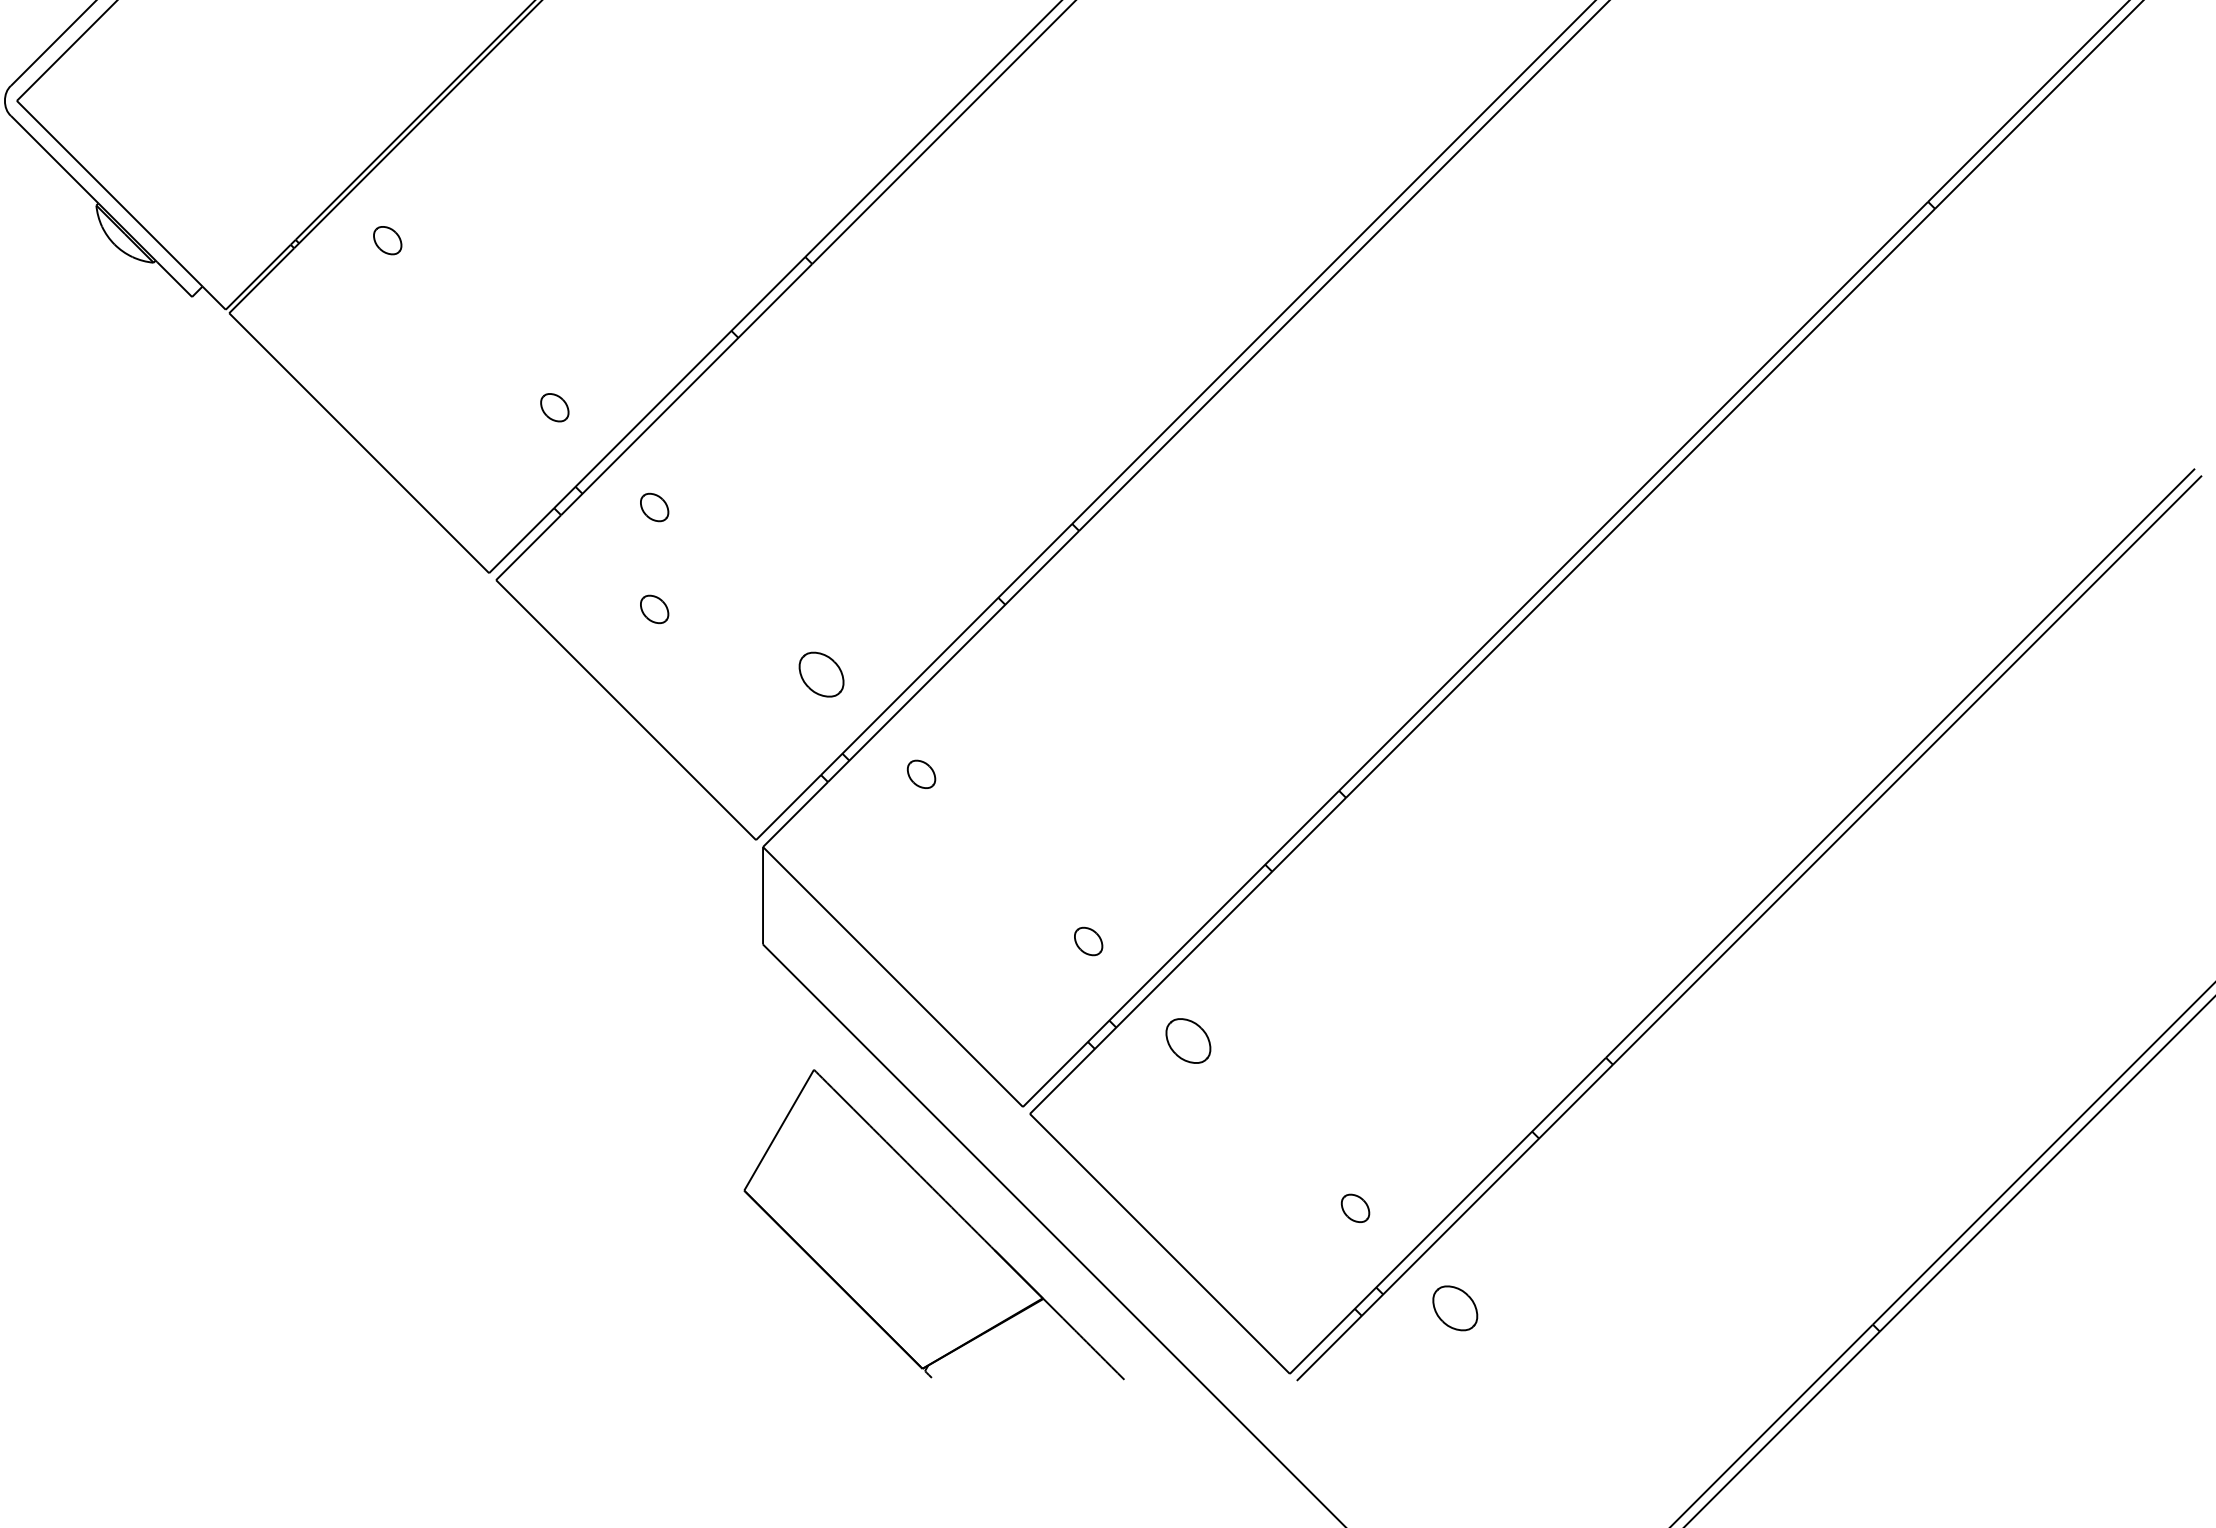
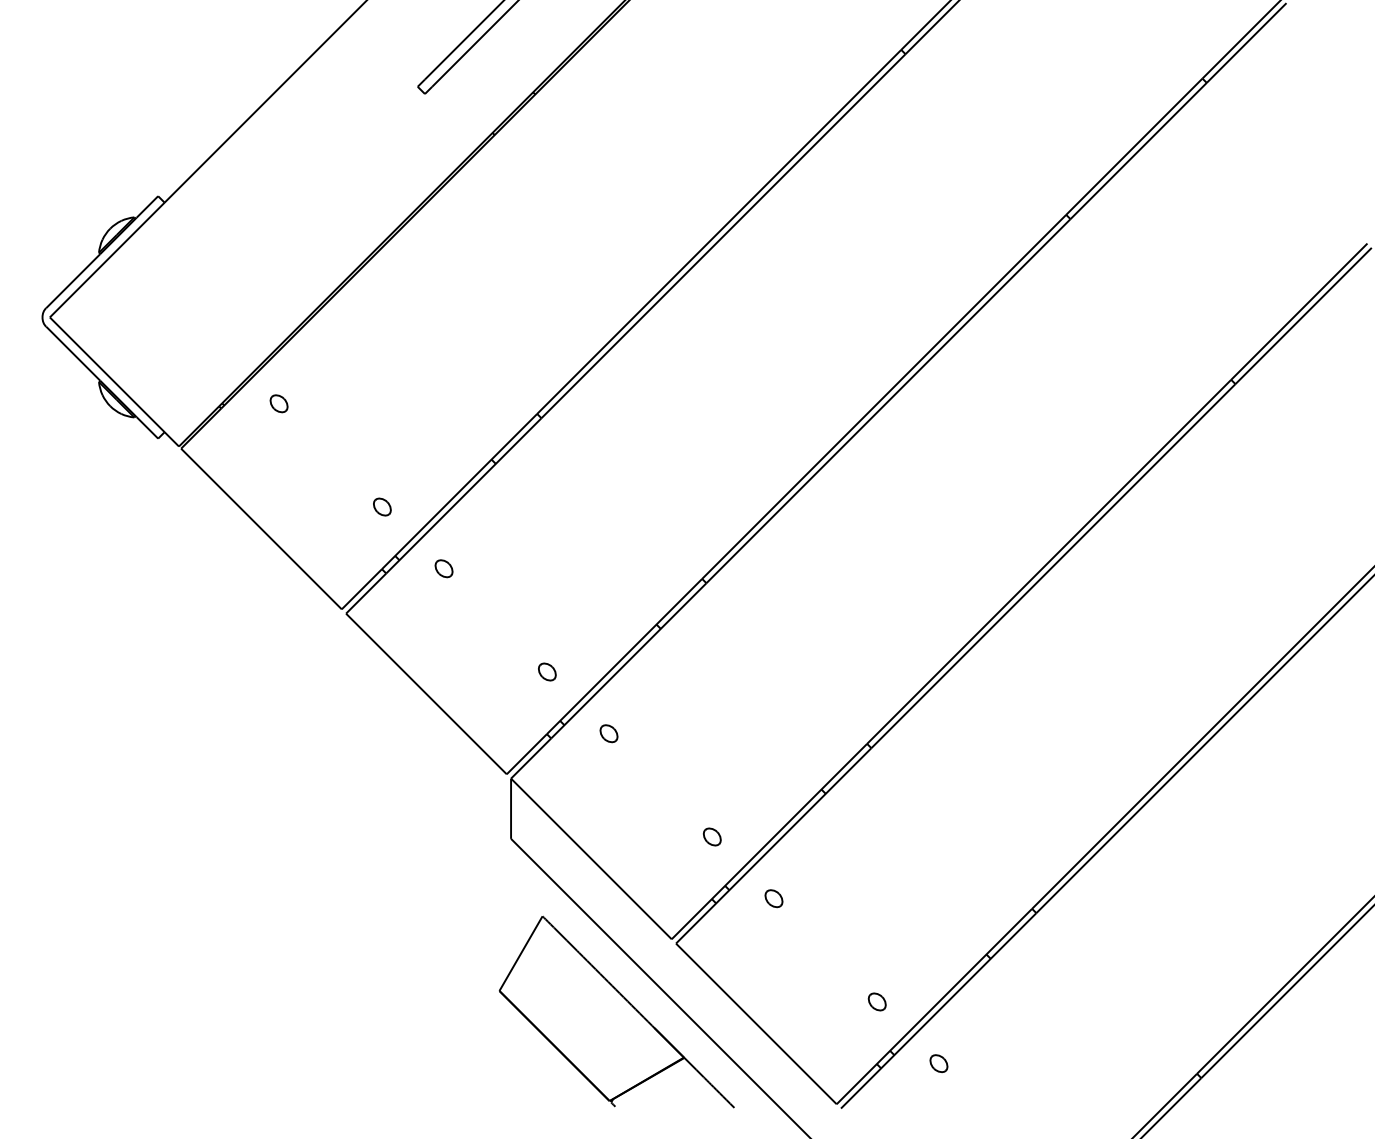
part: (653, 609) -> (443, 631), removed
part: (821, 673) -> (547, 671), size x0.62
part: (1187, 1041) -> (773, 898), size x0.62
part: (1454, 1307) -> (938, 1063), size x0.62

